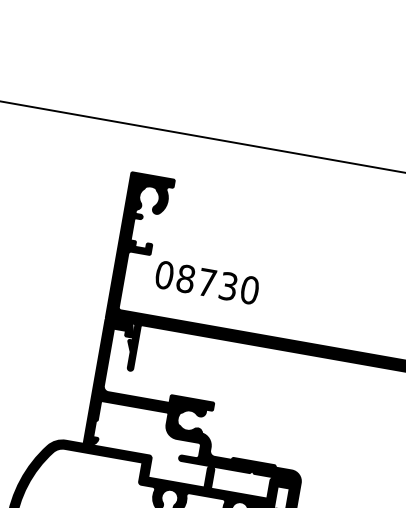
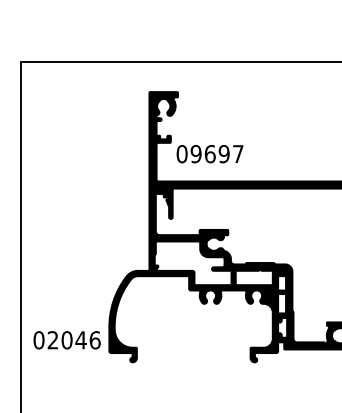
text: (216, 283) -> (216, 153), 08730 -> 09697

